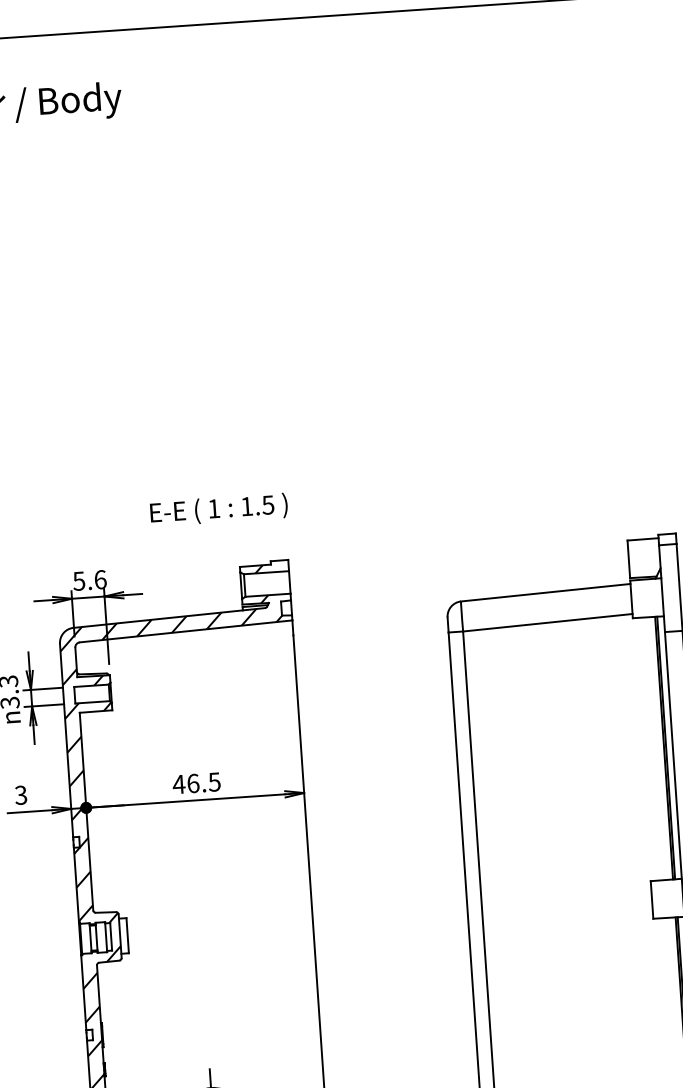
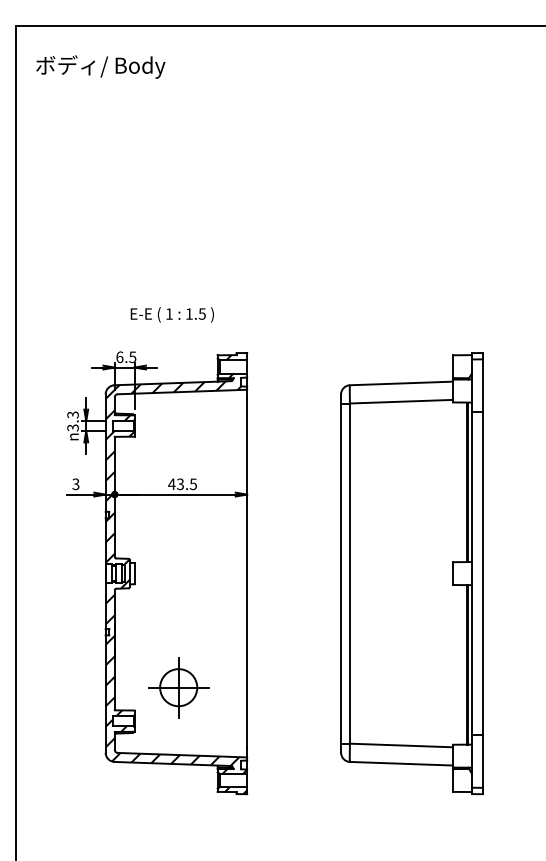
text: (217, 509) -> (171, 314), moved
text: (90, 579) -> (126, 356), 5.6 -> 6.5
text: (193, 783) -> (180, 484), 46.5 -> 43.5

